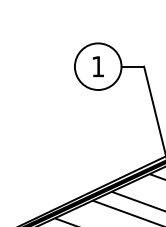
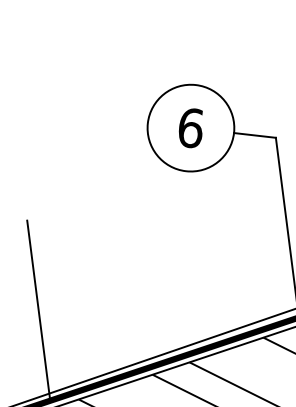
text: (97, 66) -> (189, 127), 1 -> 6
line: (27, 173) -> (37, 310), added

